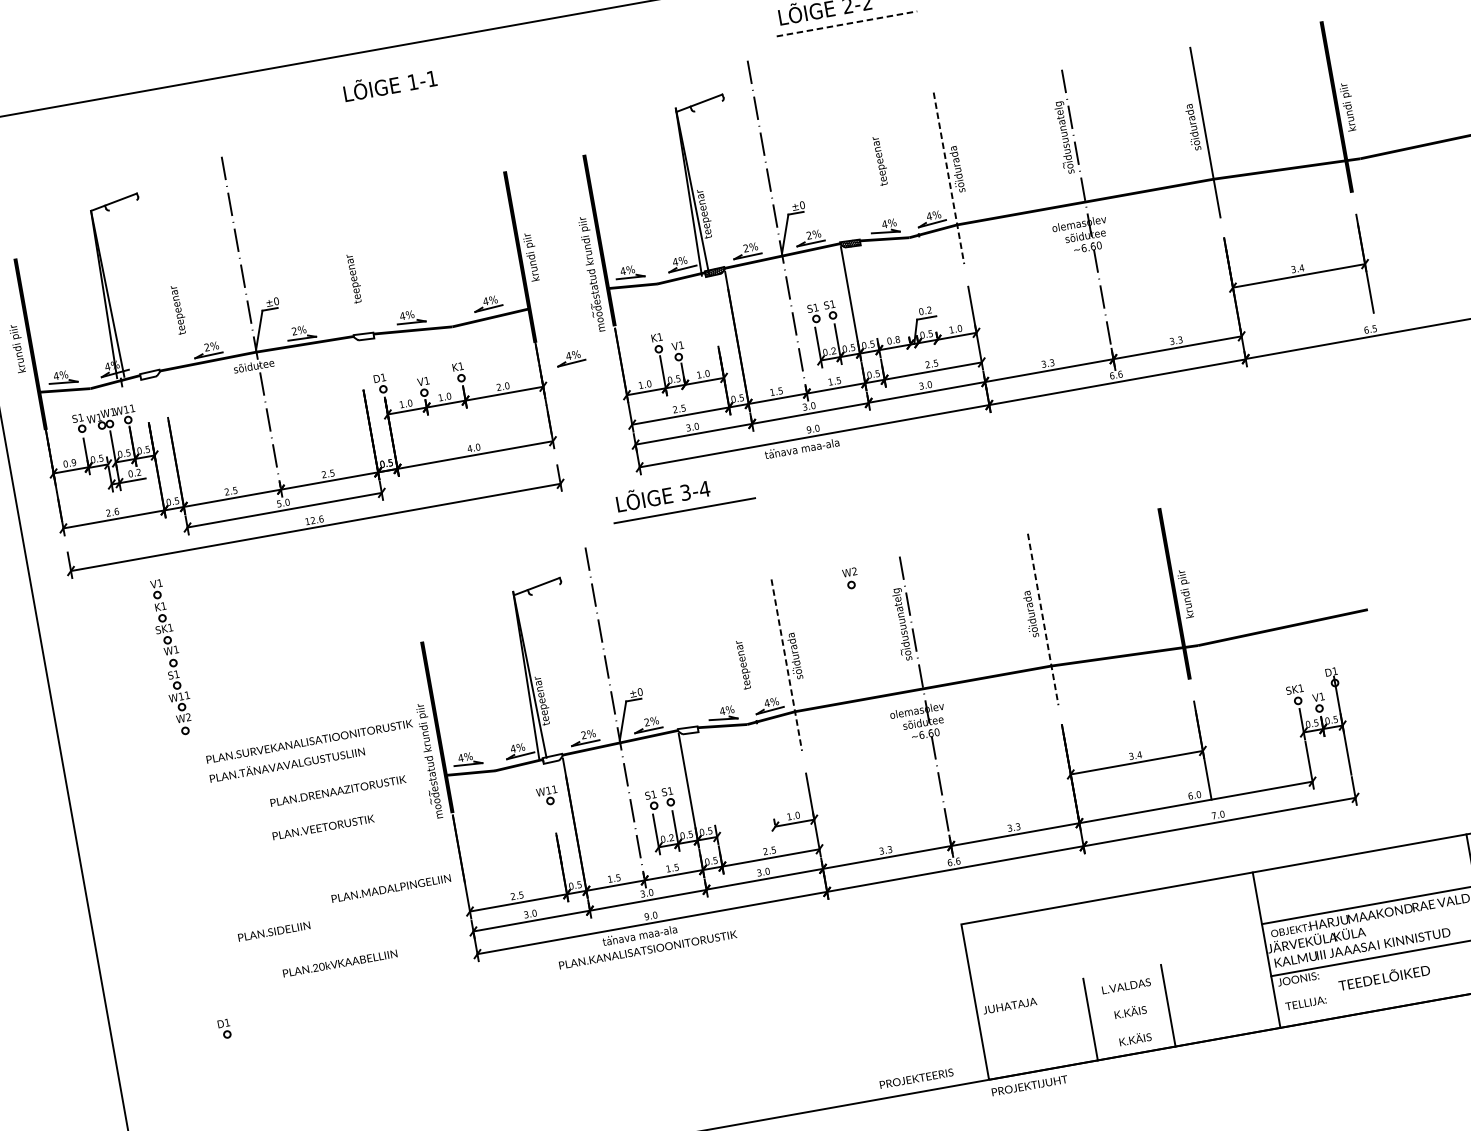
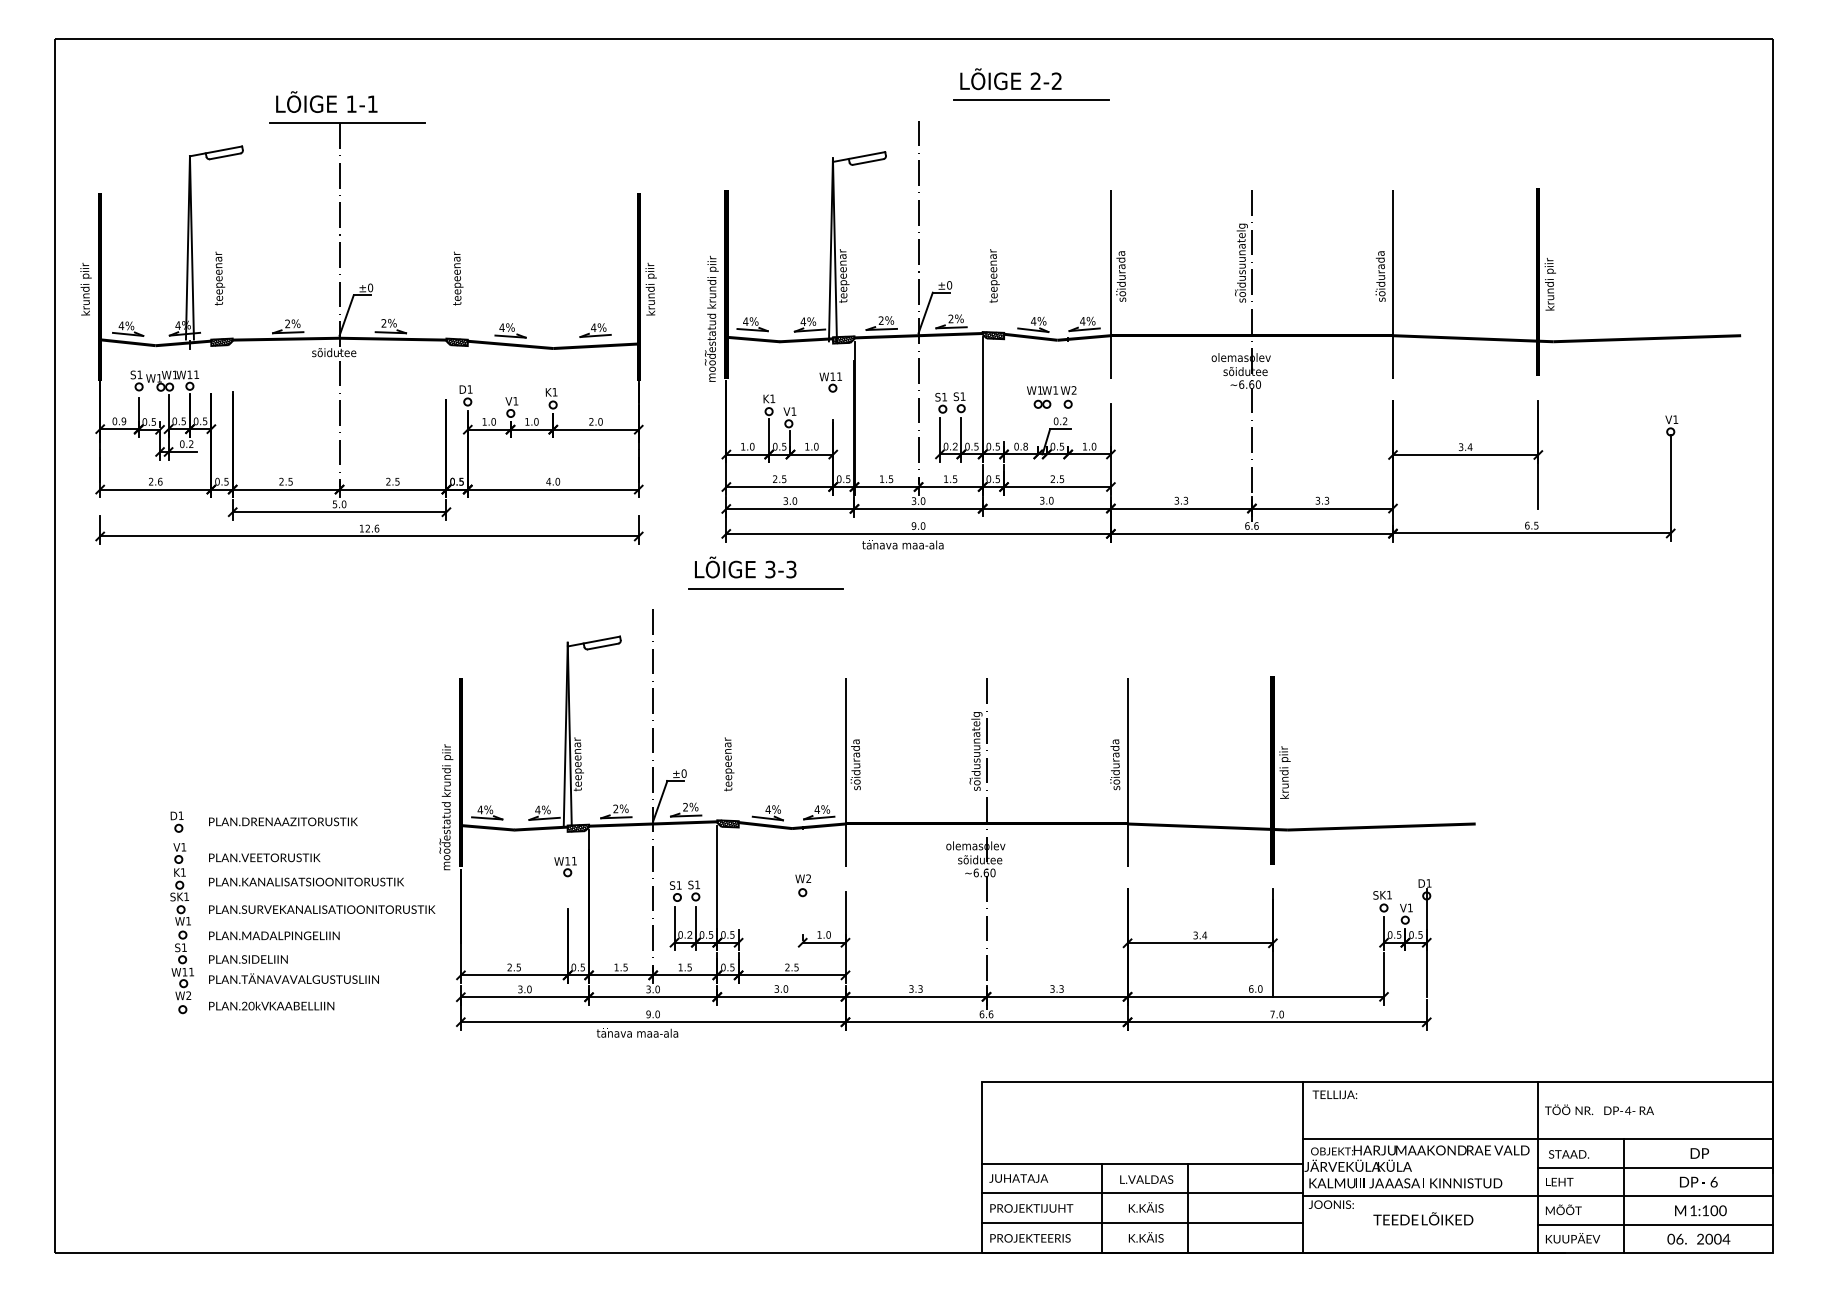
line: (847, 23) -> (1032, 100), dashed -> solid
text: (389, 83) -> (326, 101), moved
line: (708, 105) -> (868, 161), added
line: (228, 155) -> (347, 123), added
text: (880, 160) -> (994, 275), moved
line: (948, 178) -> (1110, 284), dashed -> solid
line: (123, 205) -> (225, 156), added
part: (913, 290) -> (1051, 397), added
text: (179, 309) -> (220, 278), moved
part: (709, 312) -> (830, 382), added
hatch: (363, 337) -> (456, 342), added
part: (570, 358) -> (673, 404), removed
hatch: (149, 374) -> (221, 341), added
text: (703, 489) -> (790, 569), 3-4 -> 3-3
part: (851, 578) -> (803, 885), moved
line: (545, 589) -> (602, 646), added
line: (1043, 620) -> (1127, 773), dashed -> solid
part: (171, 657) -> (181, 928), moved
text: (744, 664) -> (729, 764), moved
line: (786, 665) -> (845, 773), dashed -> solid
hatch: (687, 730) -> (727, 823), added
text: (309, 741) -> (322, 909), moved
hatch: (552, 758) -> (577, 827), added
text: (286, 764) -> (293, 978), moved
text: (338, 790) -> (283, 821), moved
text: (323, 827) -> (264, 857), moved
text: (391, 888) -> (274, 935), moved
text: (647, 949) -> (306, 881), moved
text: (339, 963) -> (271, 1005), moved
line: (1120, 972) -> (1142, 1163), added
line: (1124, 999) -> (1142, 1193), added
text: (1305, 1002) -> (1334, 1094), moved
line: (1129, 1026) -> (1142, 1223), added
part: (224, 1028) -> (176, 821), moved
text: (916, 1078) -> (1030, 1238), moved
text: (1029, 1085) -> (1031, 1208), moved

